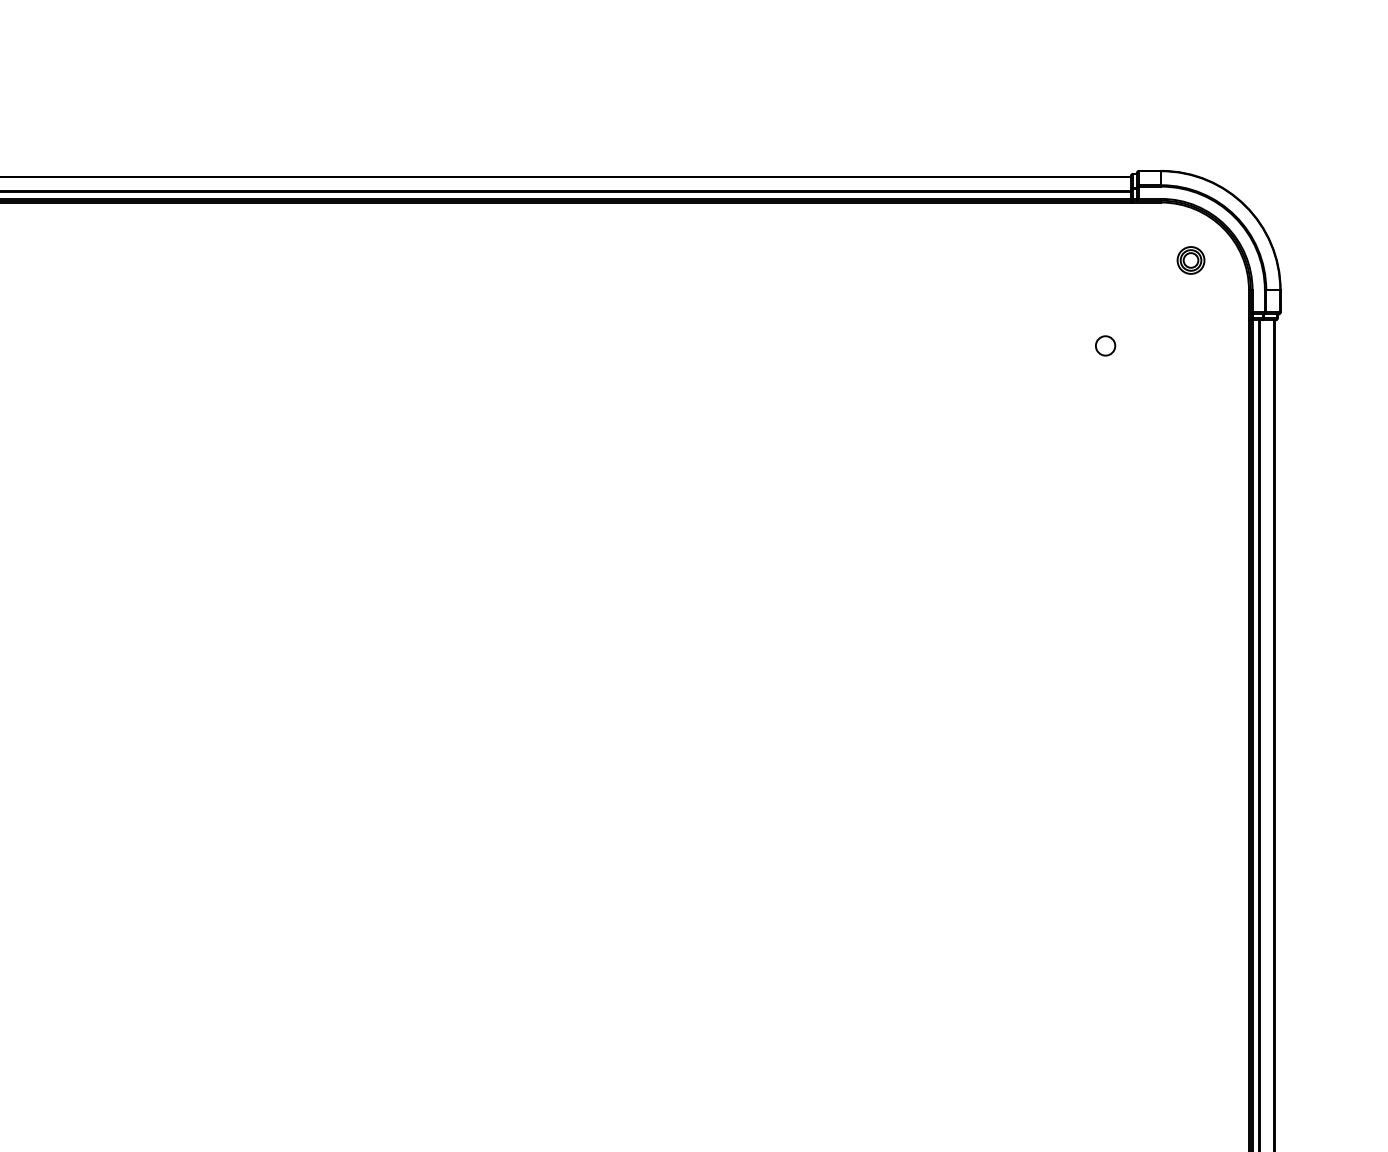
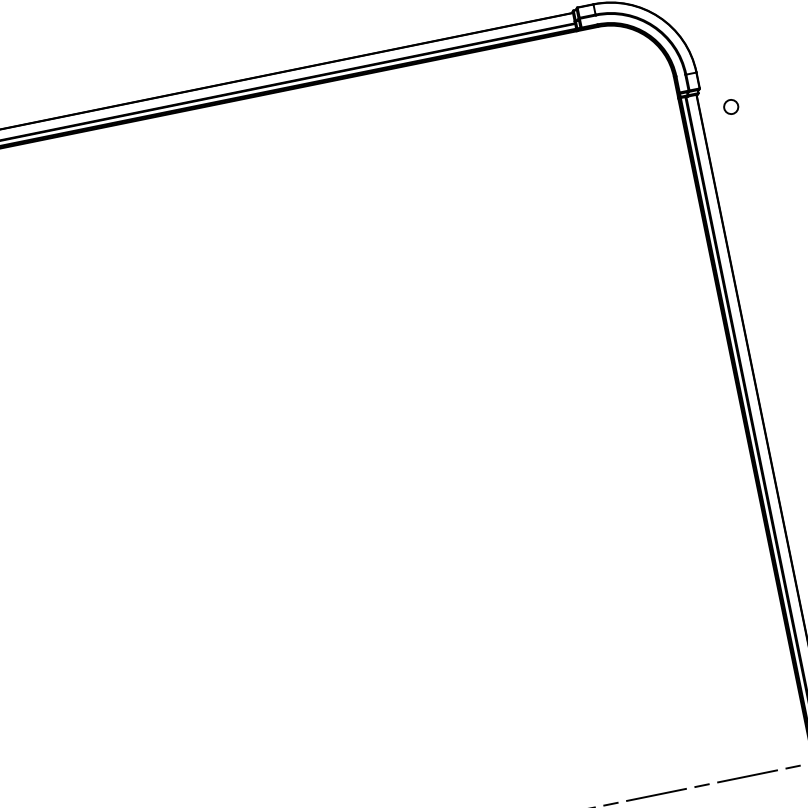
part: (1190, 260) -> (627, 64), removed
circle: (1105, 345) -> (731, 106), moved

